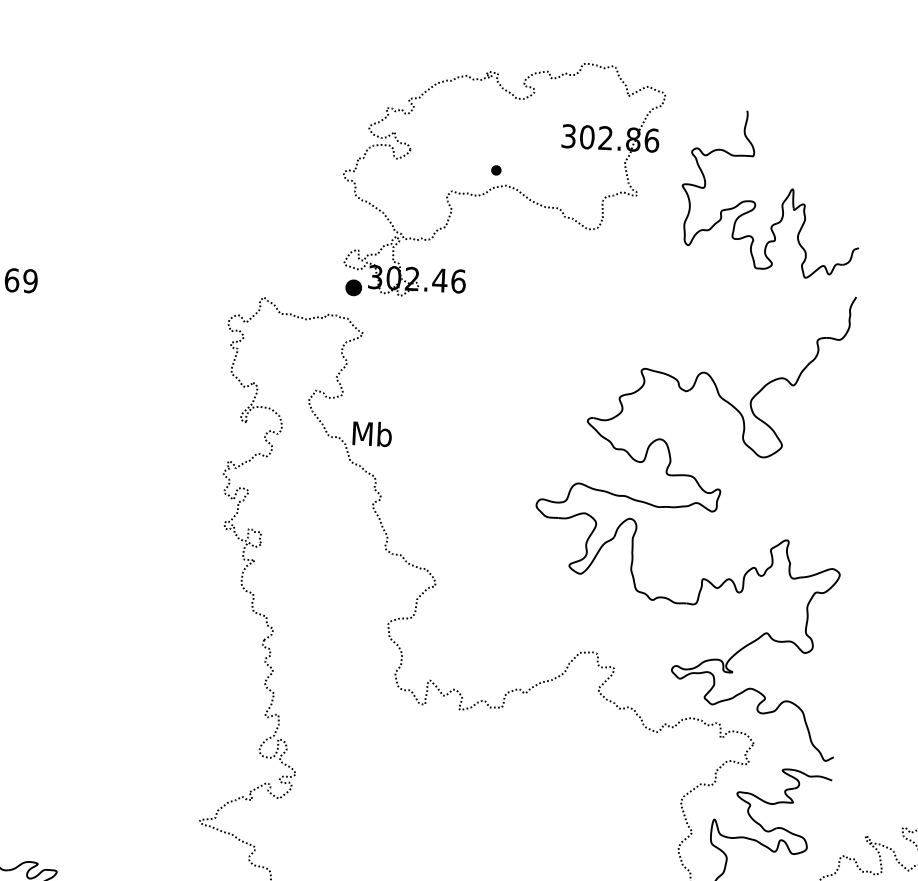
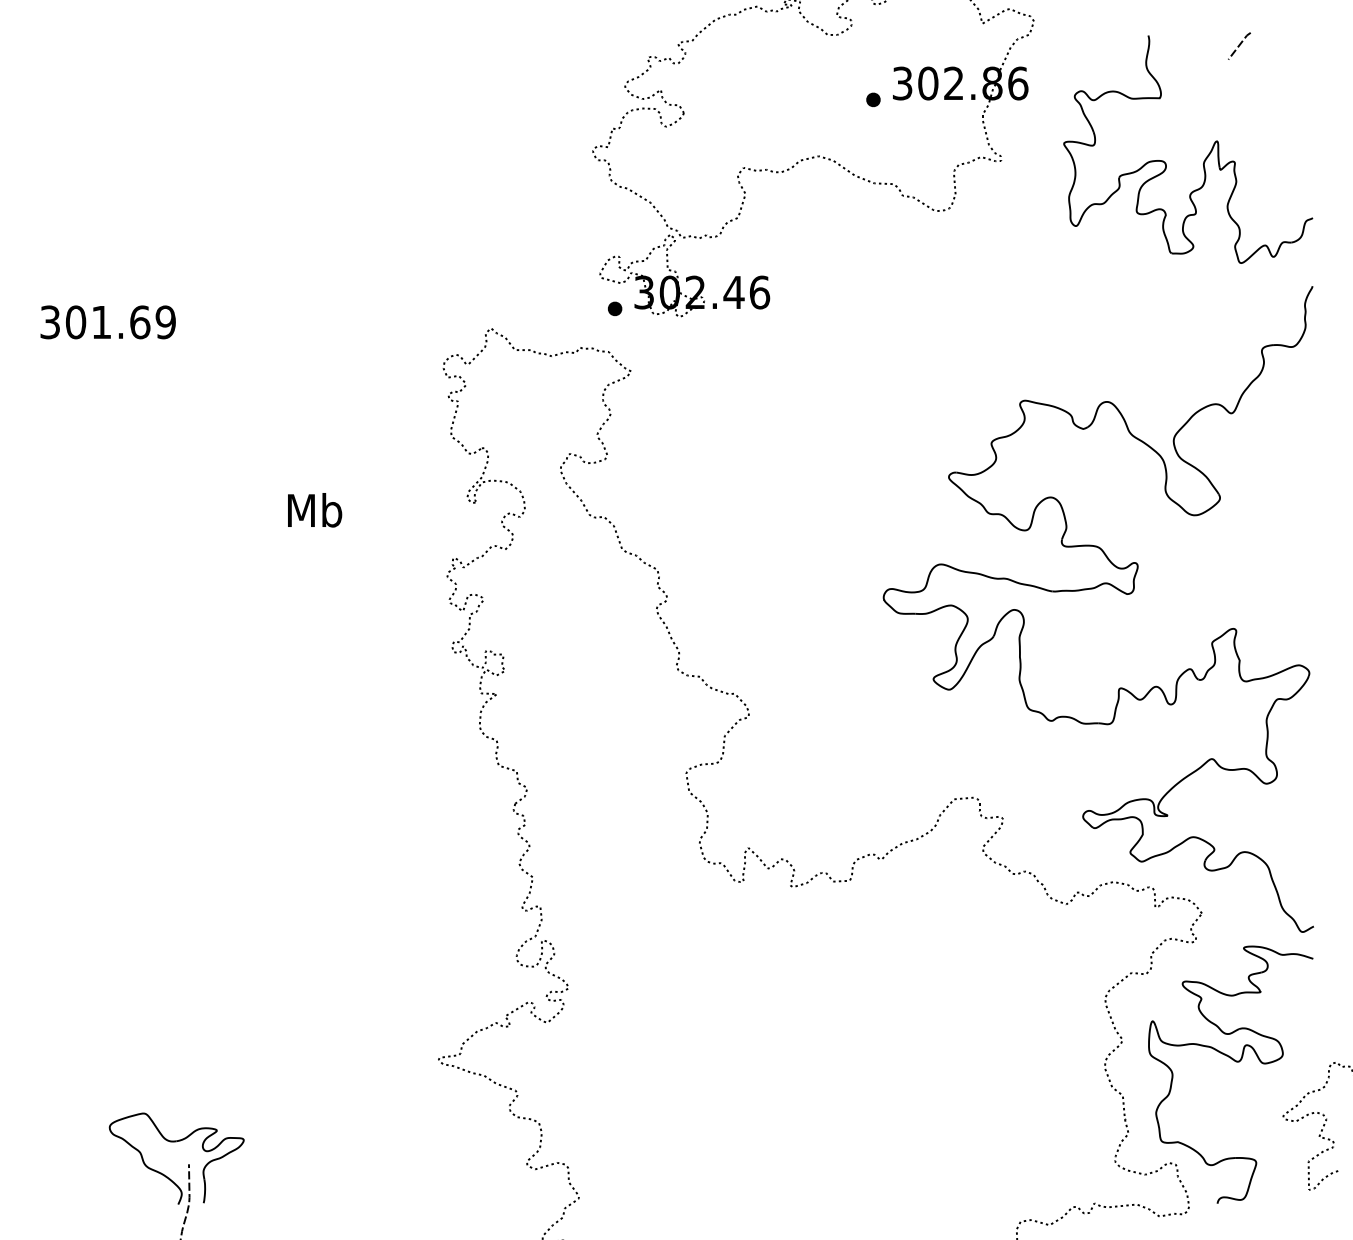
line: (812, 121) -> (1239, 45), added
part: (496, 170) -> (873, 99), moved
part: (354, 287) -> (615, 308), size x0.62
text: (372, 434) -> (315, 510), moved

